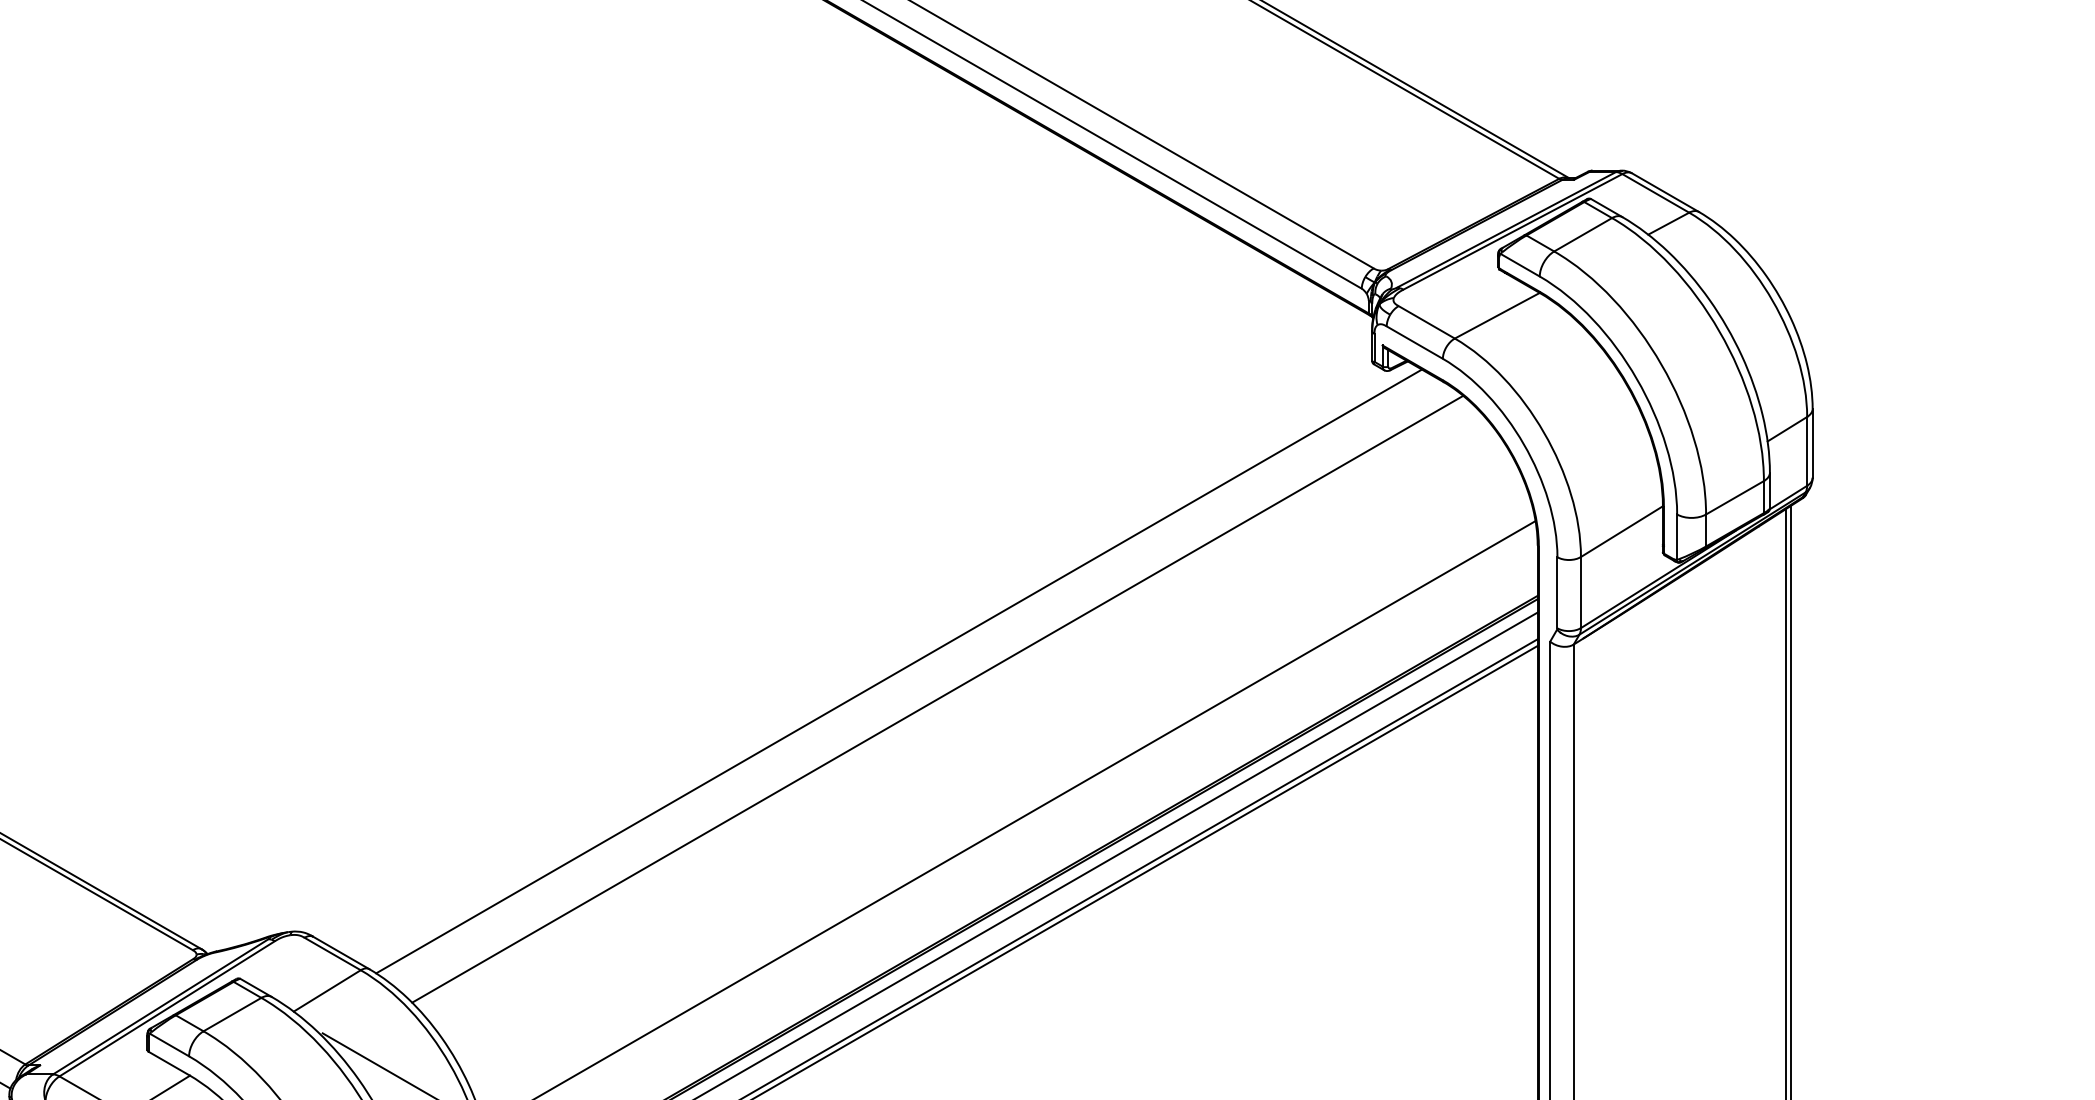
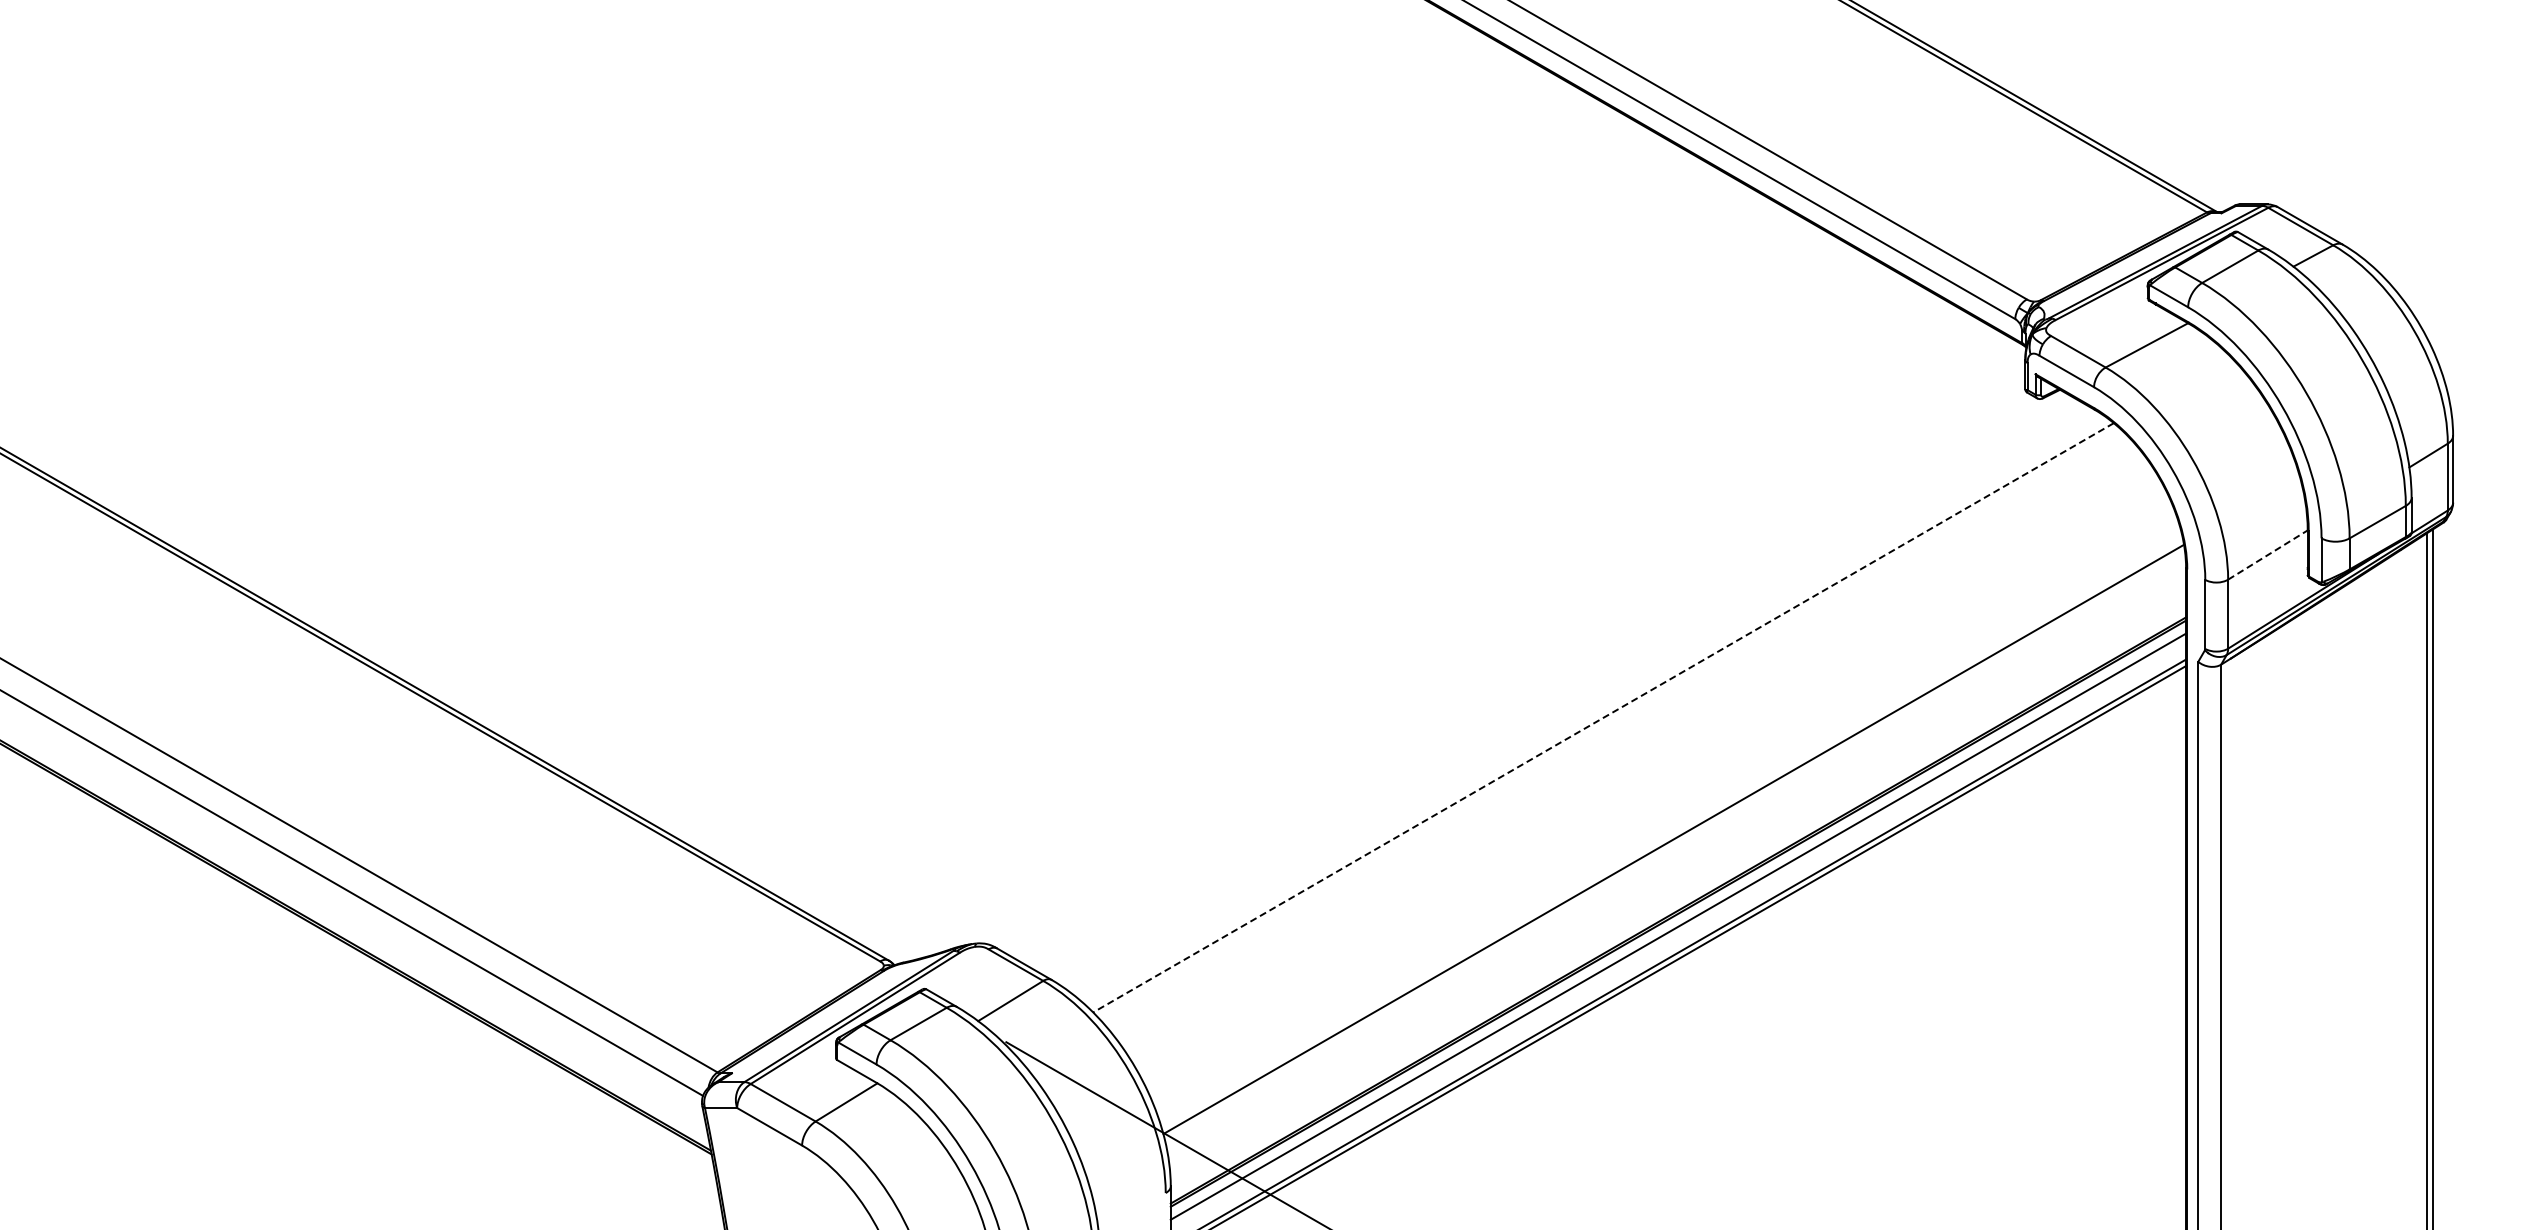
line: (1621, 532) -> (2267, 555), solid -> dashed
line: (898, 671) -> (1565, 690), removed
line: (937, 699) -> (1603, 718), solid -> dashed

